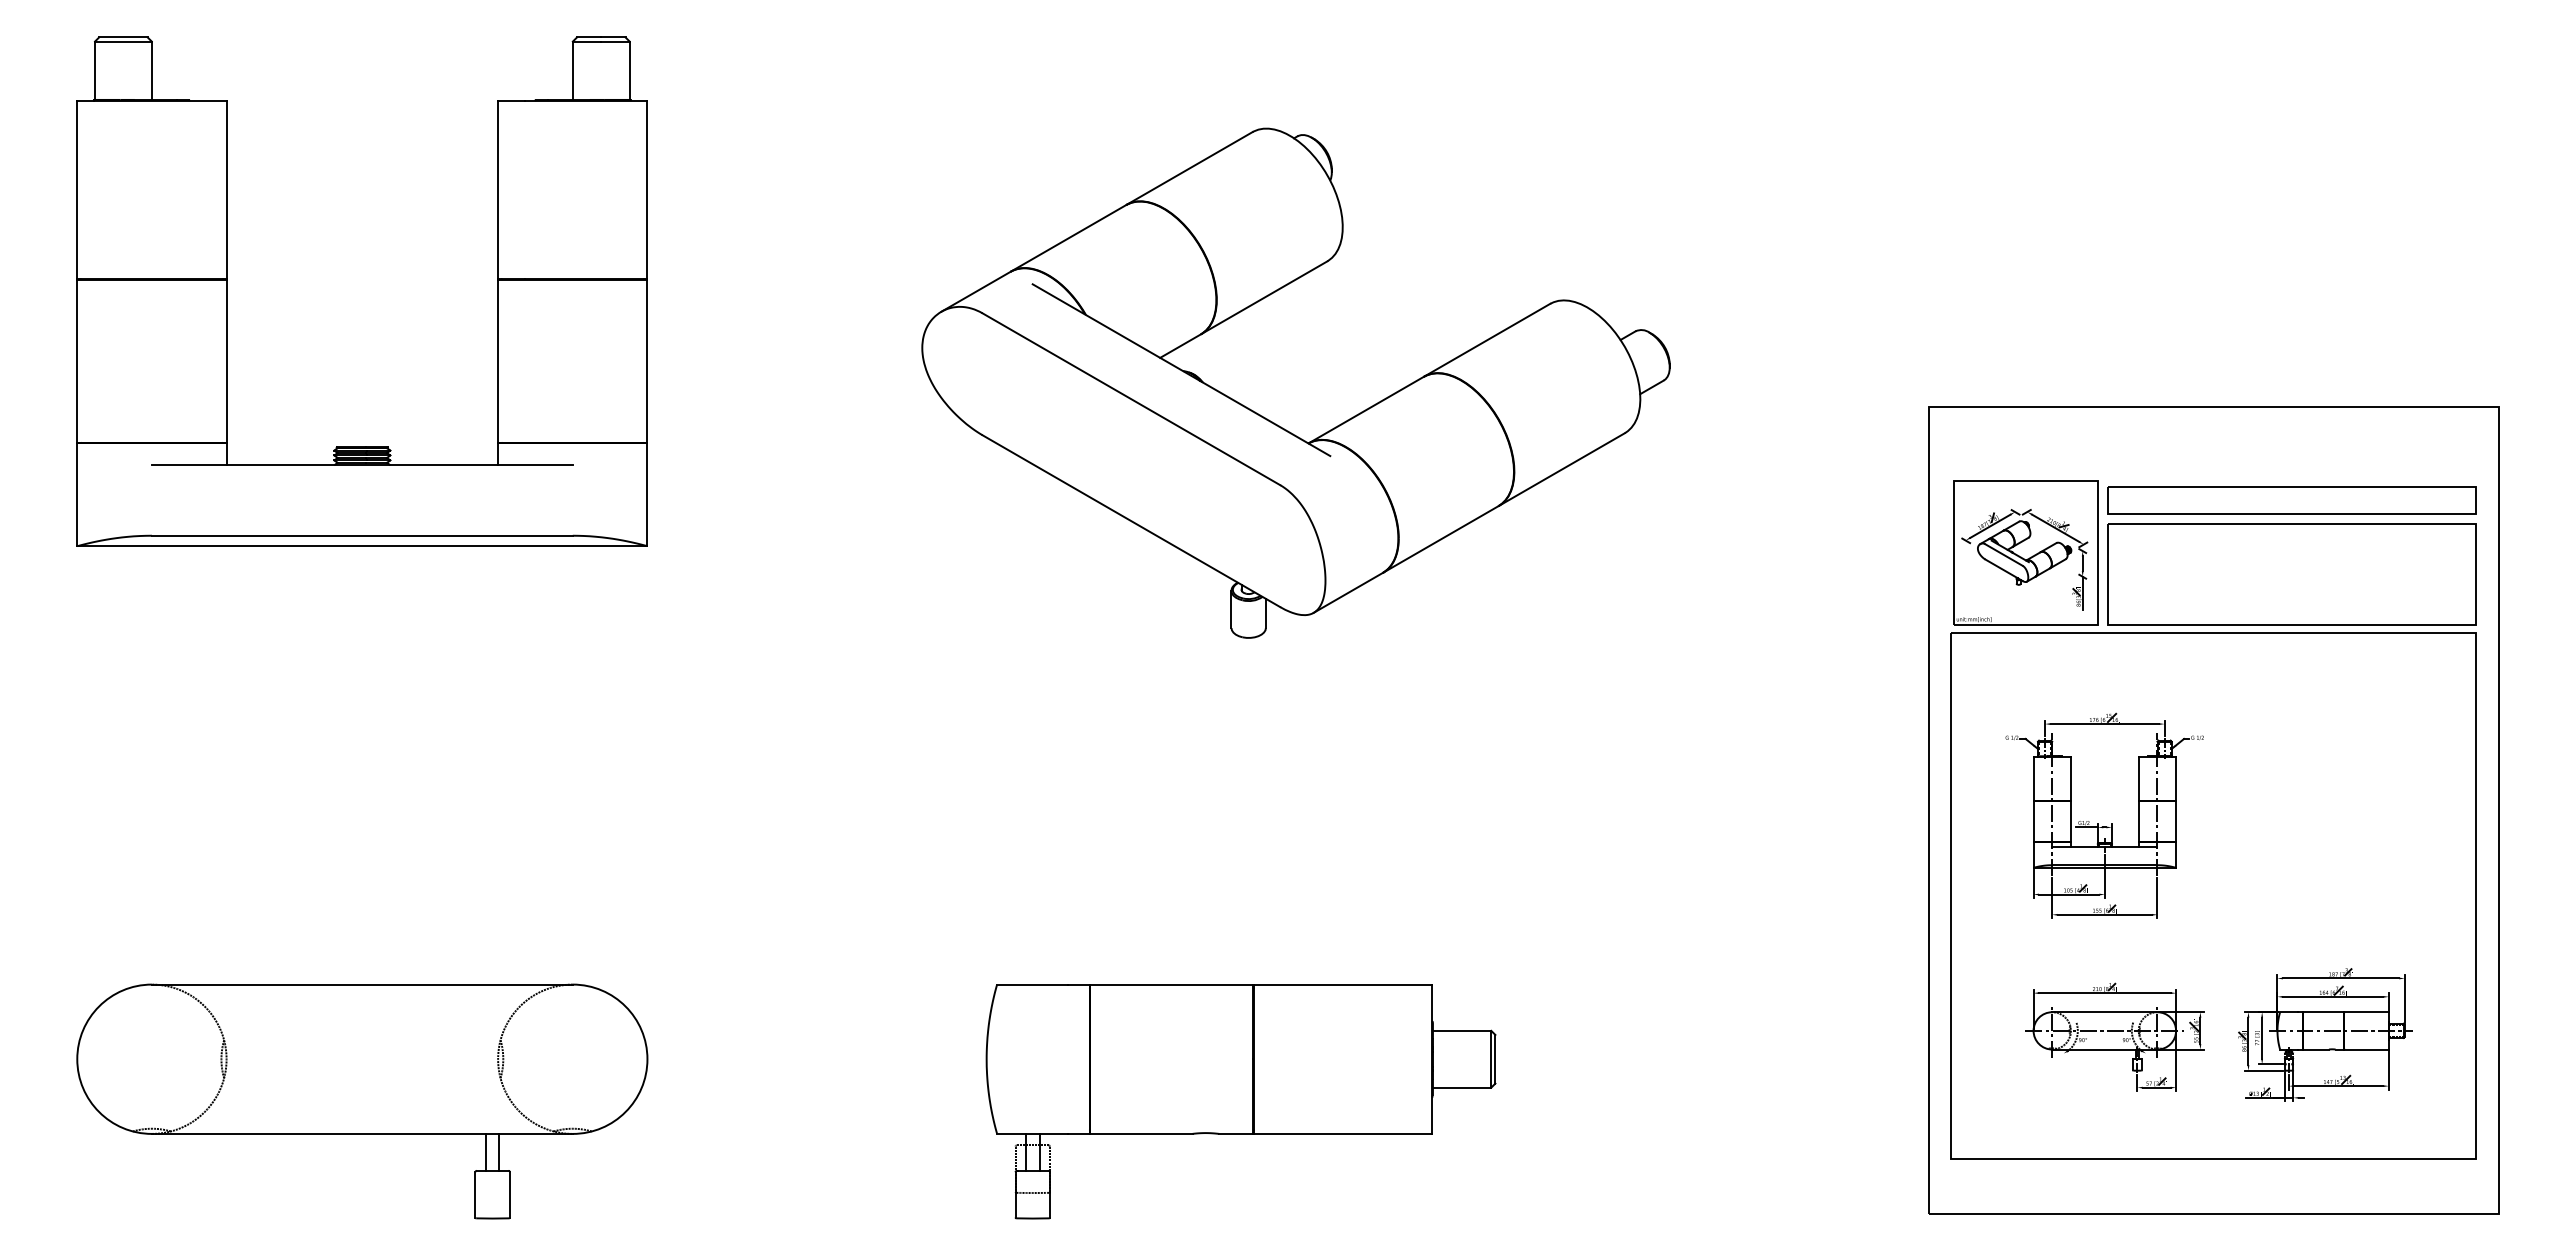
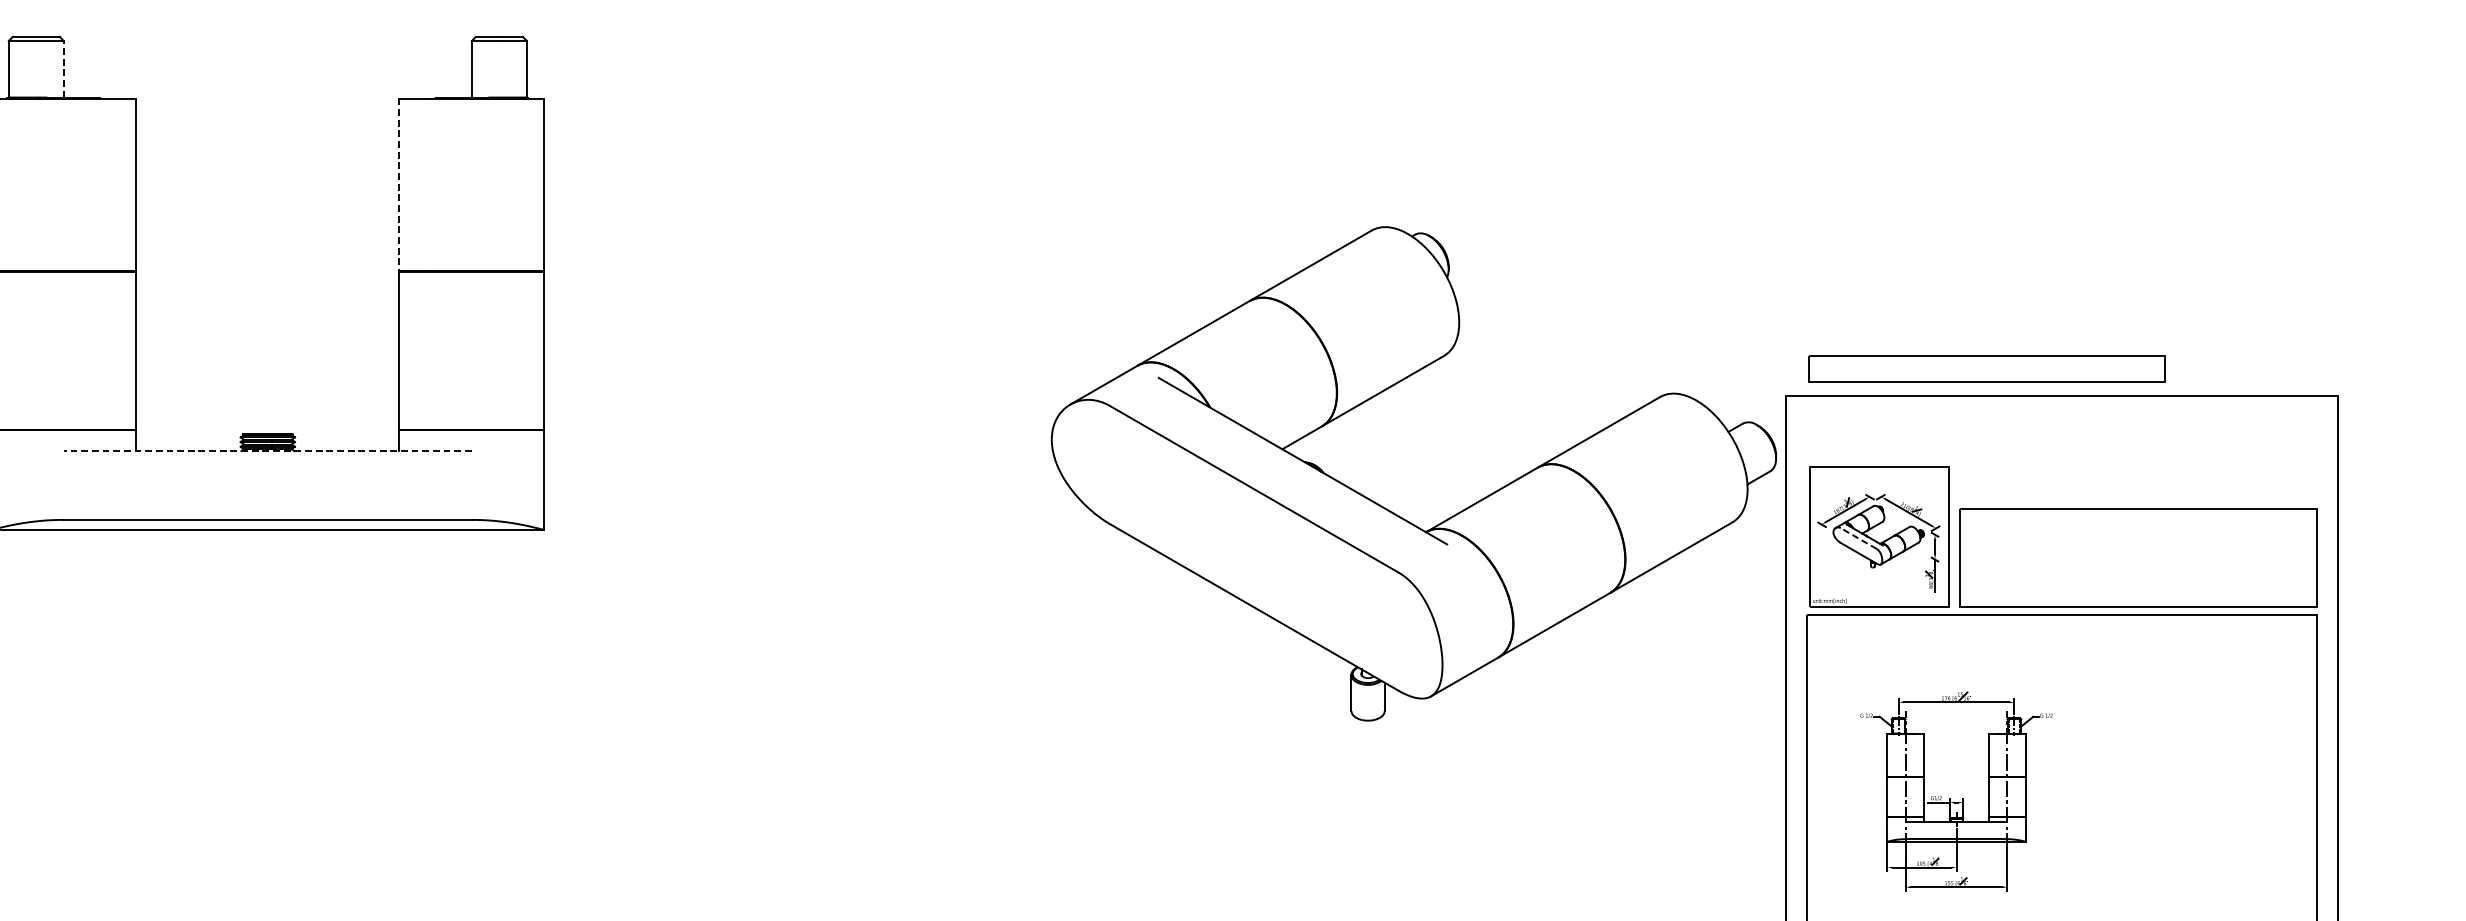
line: (151, 70) -> (63, 69), solid -> dashed
line: (498, 190) -> (399, 185), solid -> dashed
part: (1274, 422) -> (1393, 511), moved
line: (361, 464) -> (267, 450), solid -> dashed
part: (2291, 500) -> (1986, 369), moved
line: (2003, 554) -> (1858, 538), solid -> dashed

